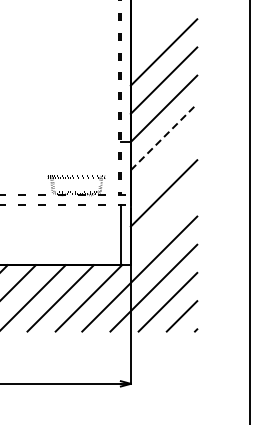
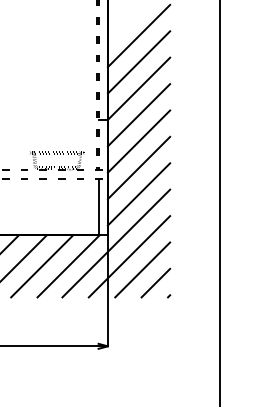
line: (164, 137) -> (139, 115), dashed -> solid
line: (163, 165) -> (138, 141), added
line: (163, 221) -> (138, 194), added

